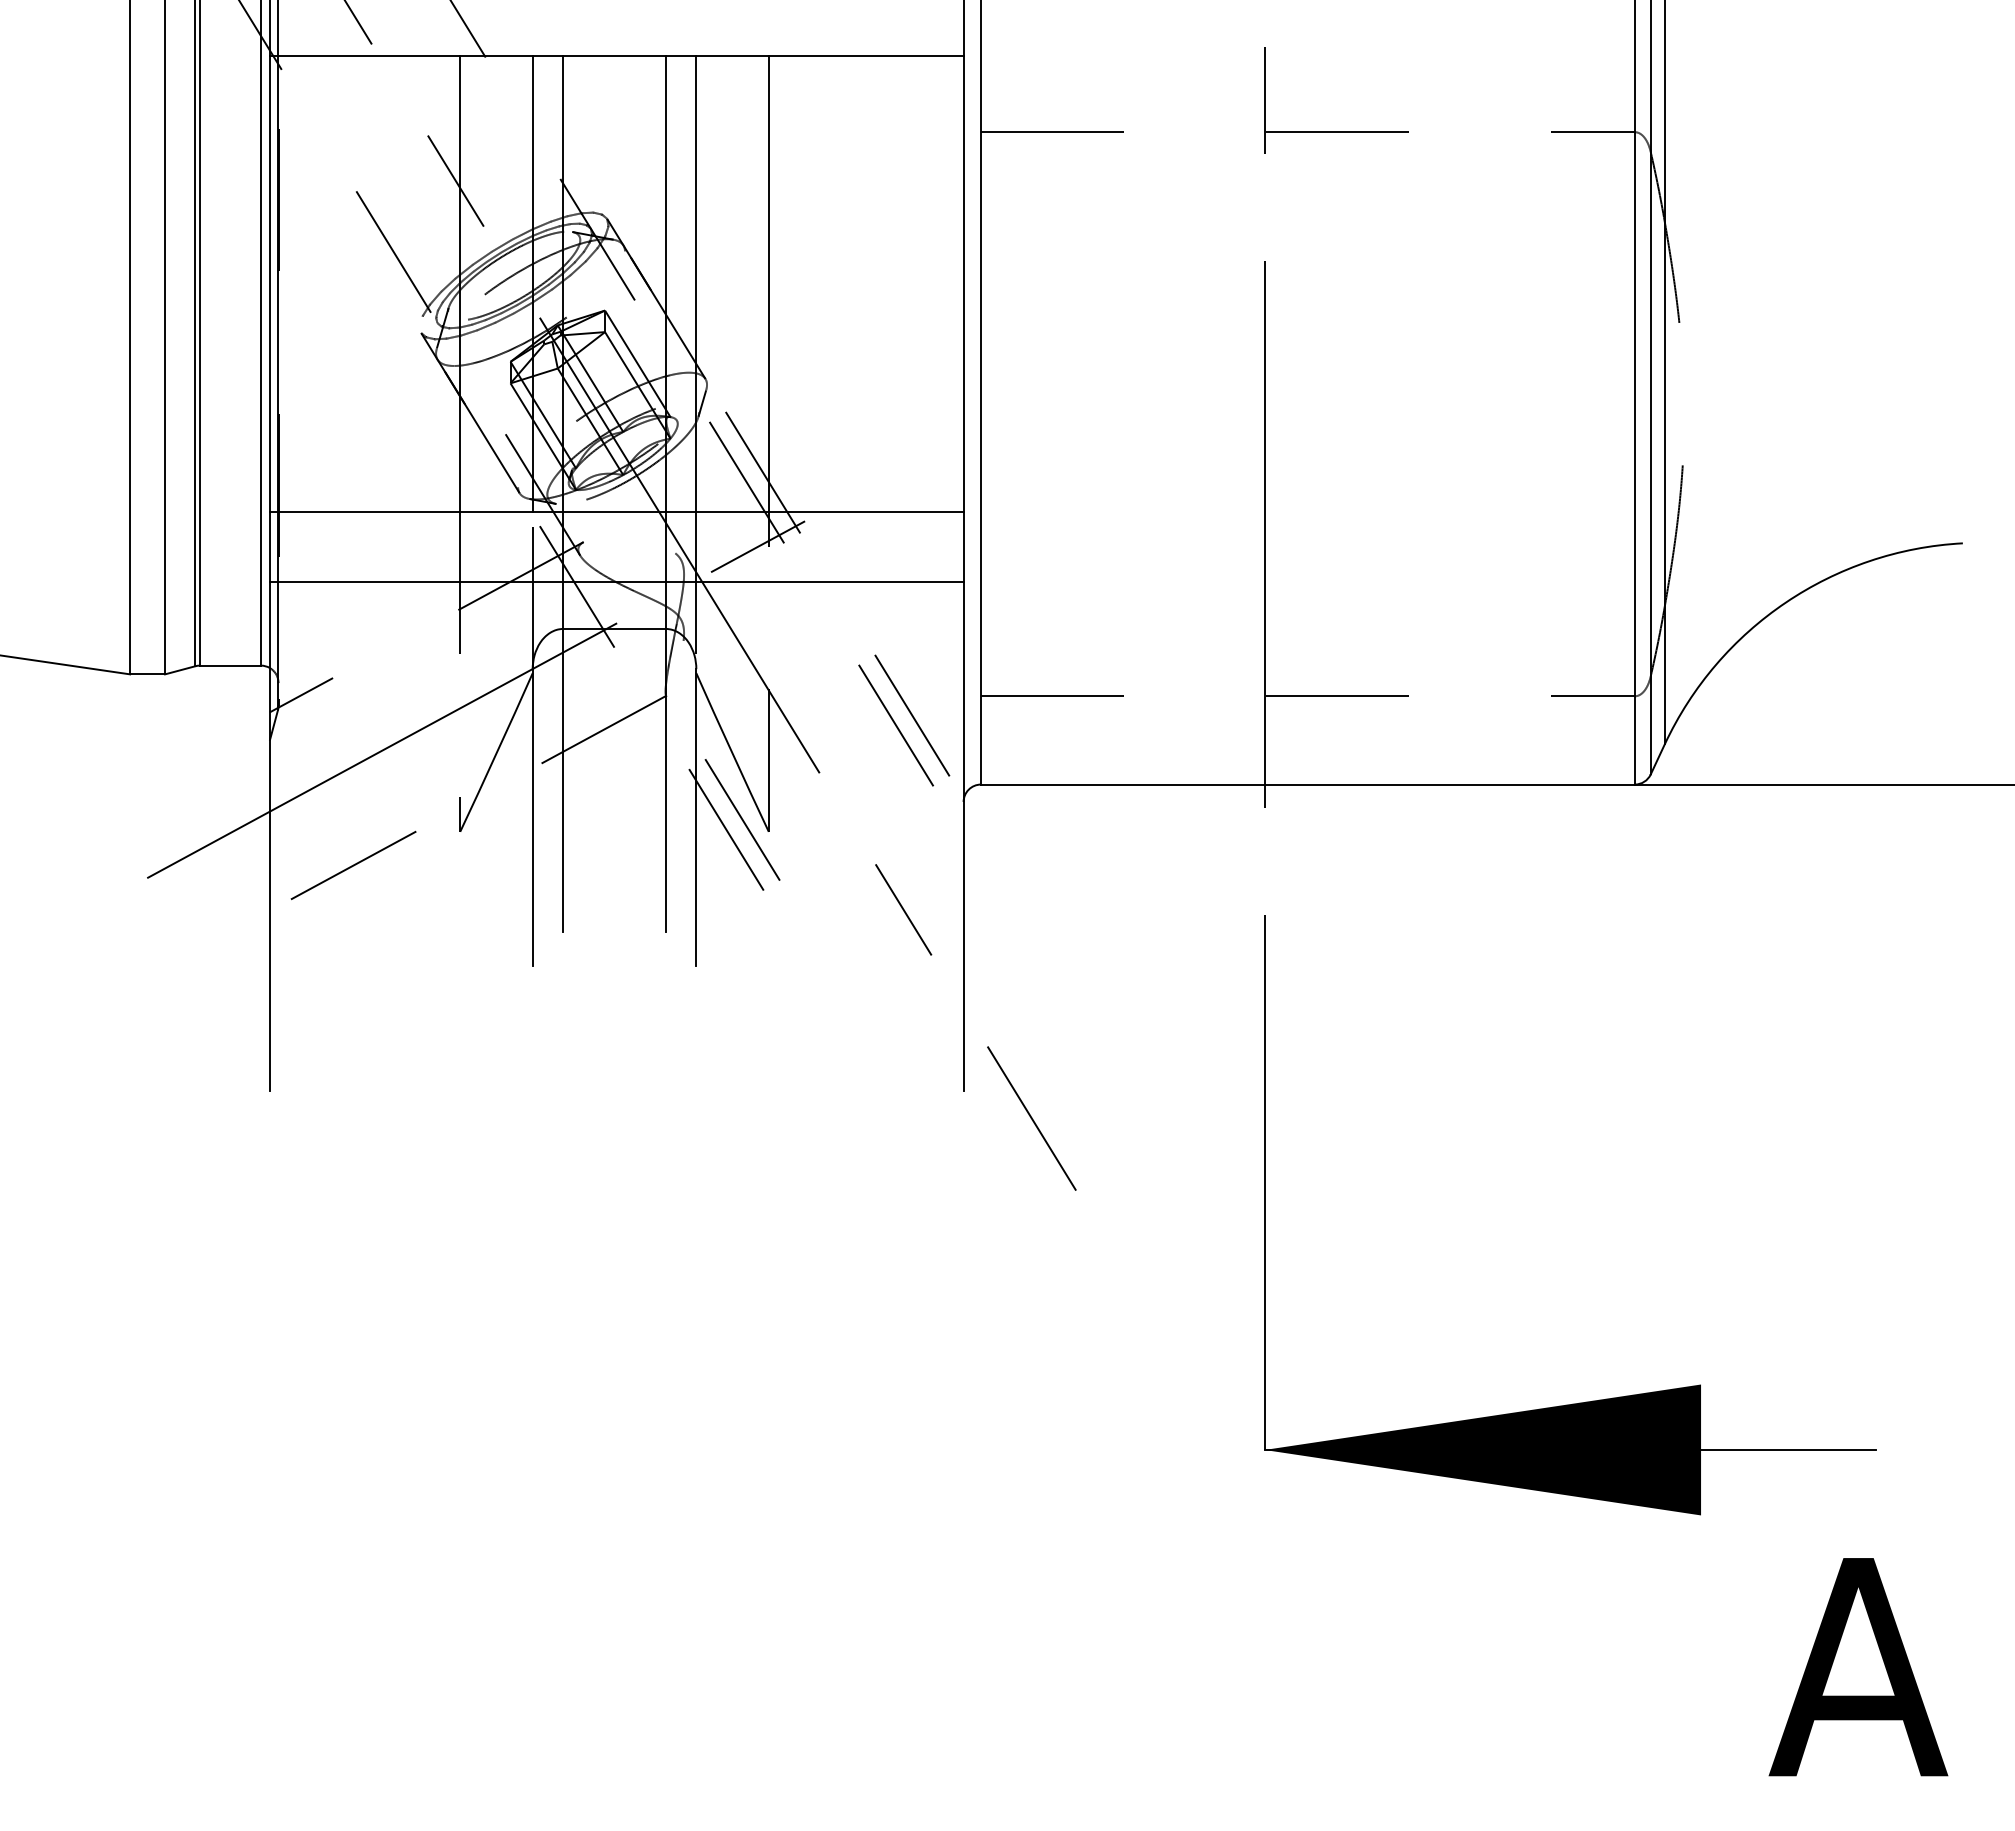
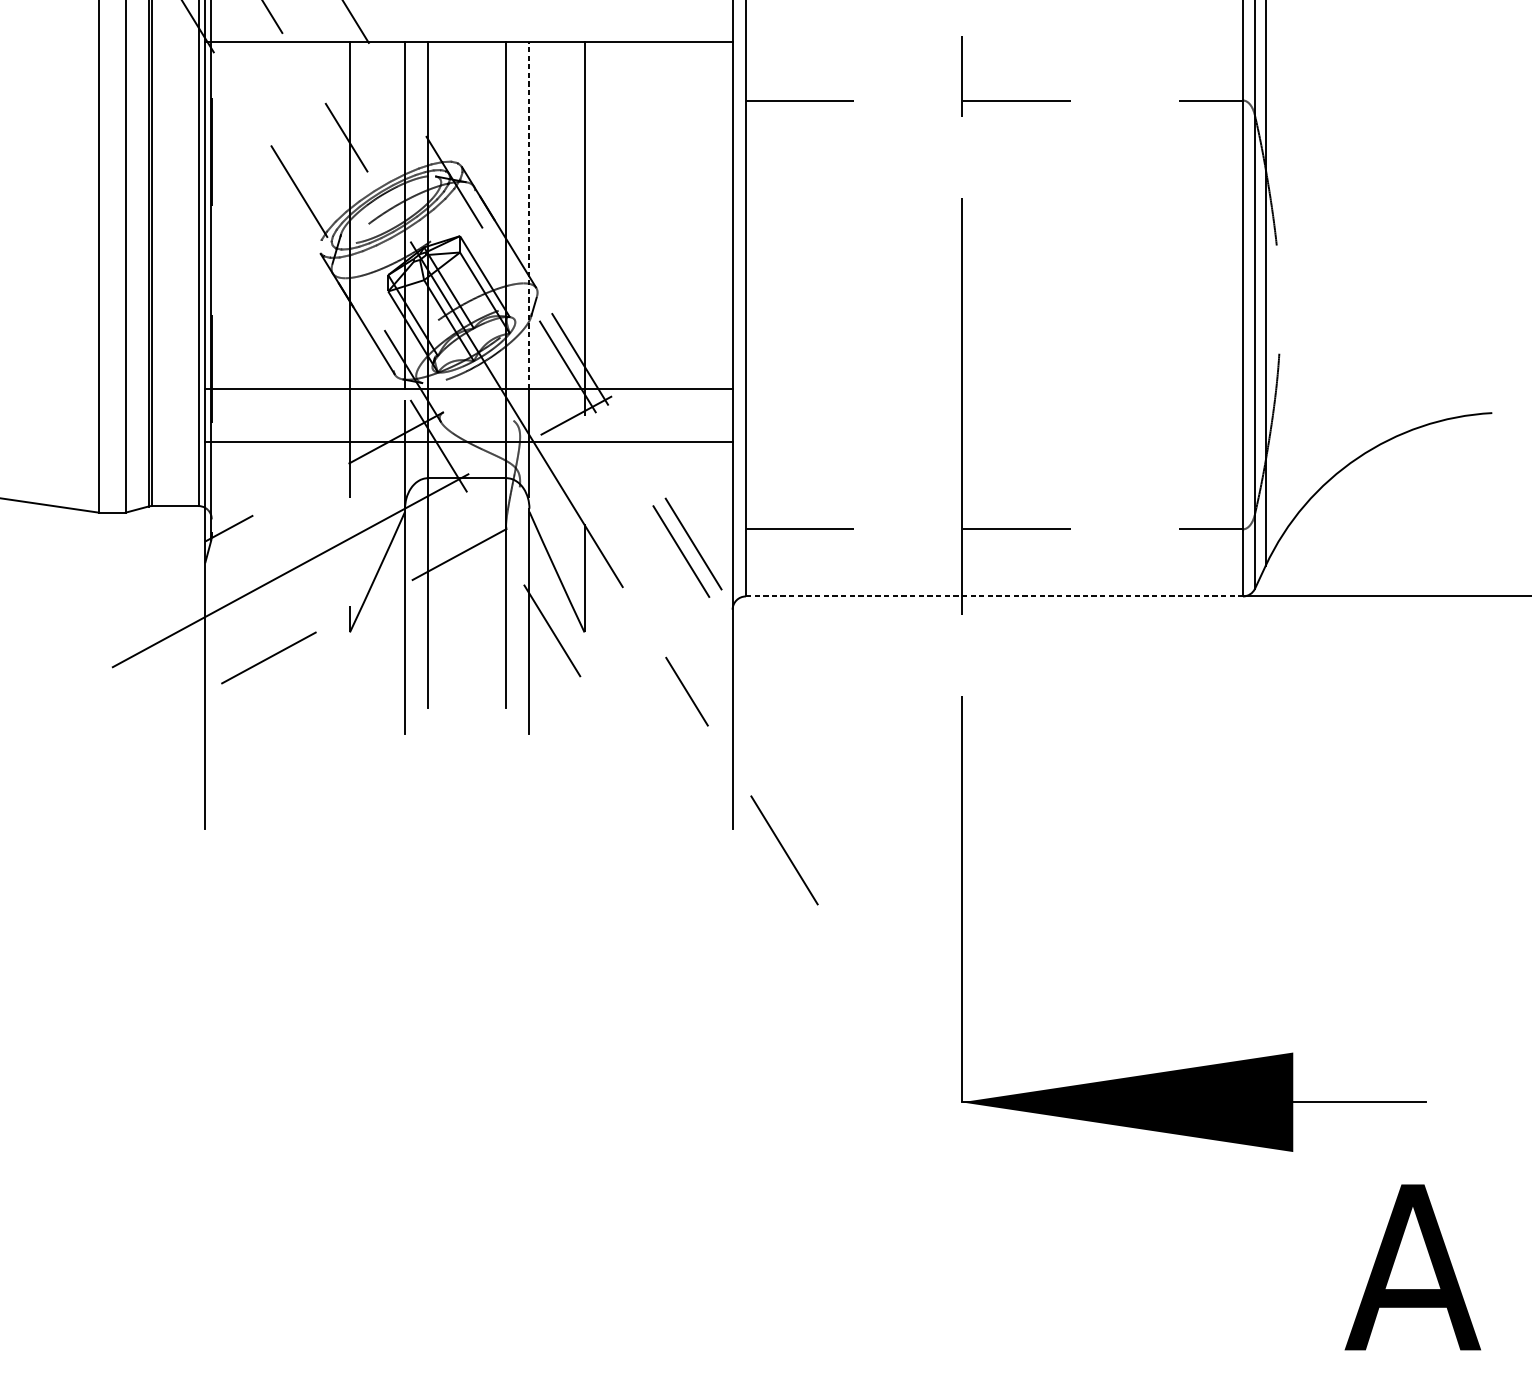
line: (696, 283) -> (529, 215), solid -> dashed
line: (1308, 784) -> (994, 596), solid -> dashed
line: (742, 819) -> (564, 623), removed

